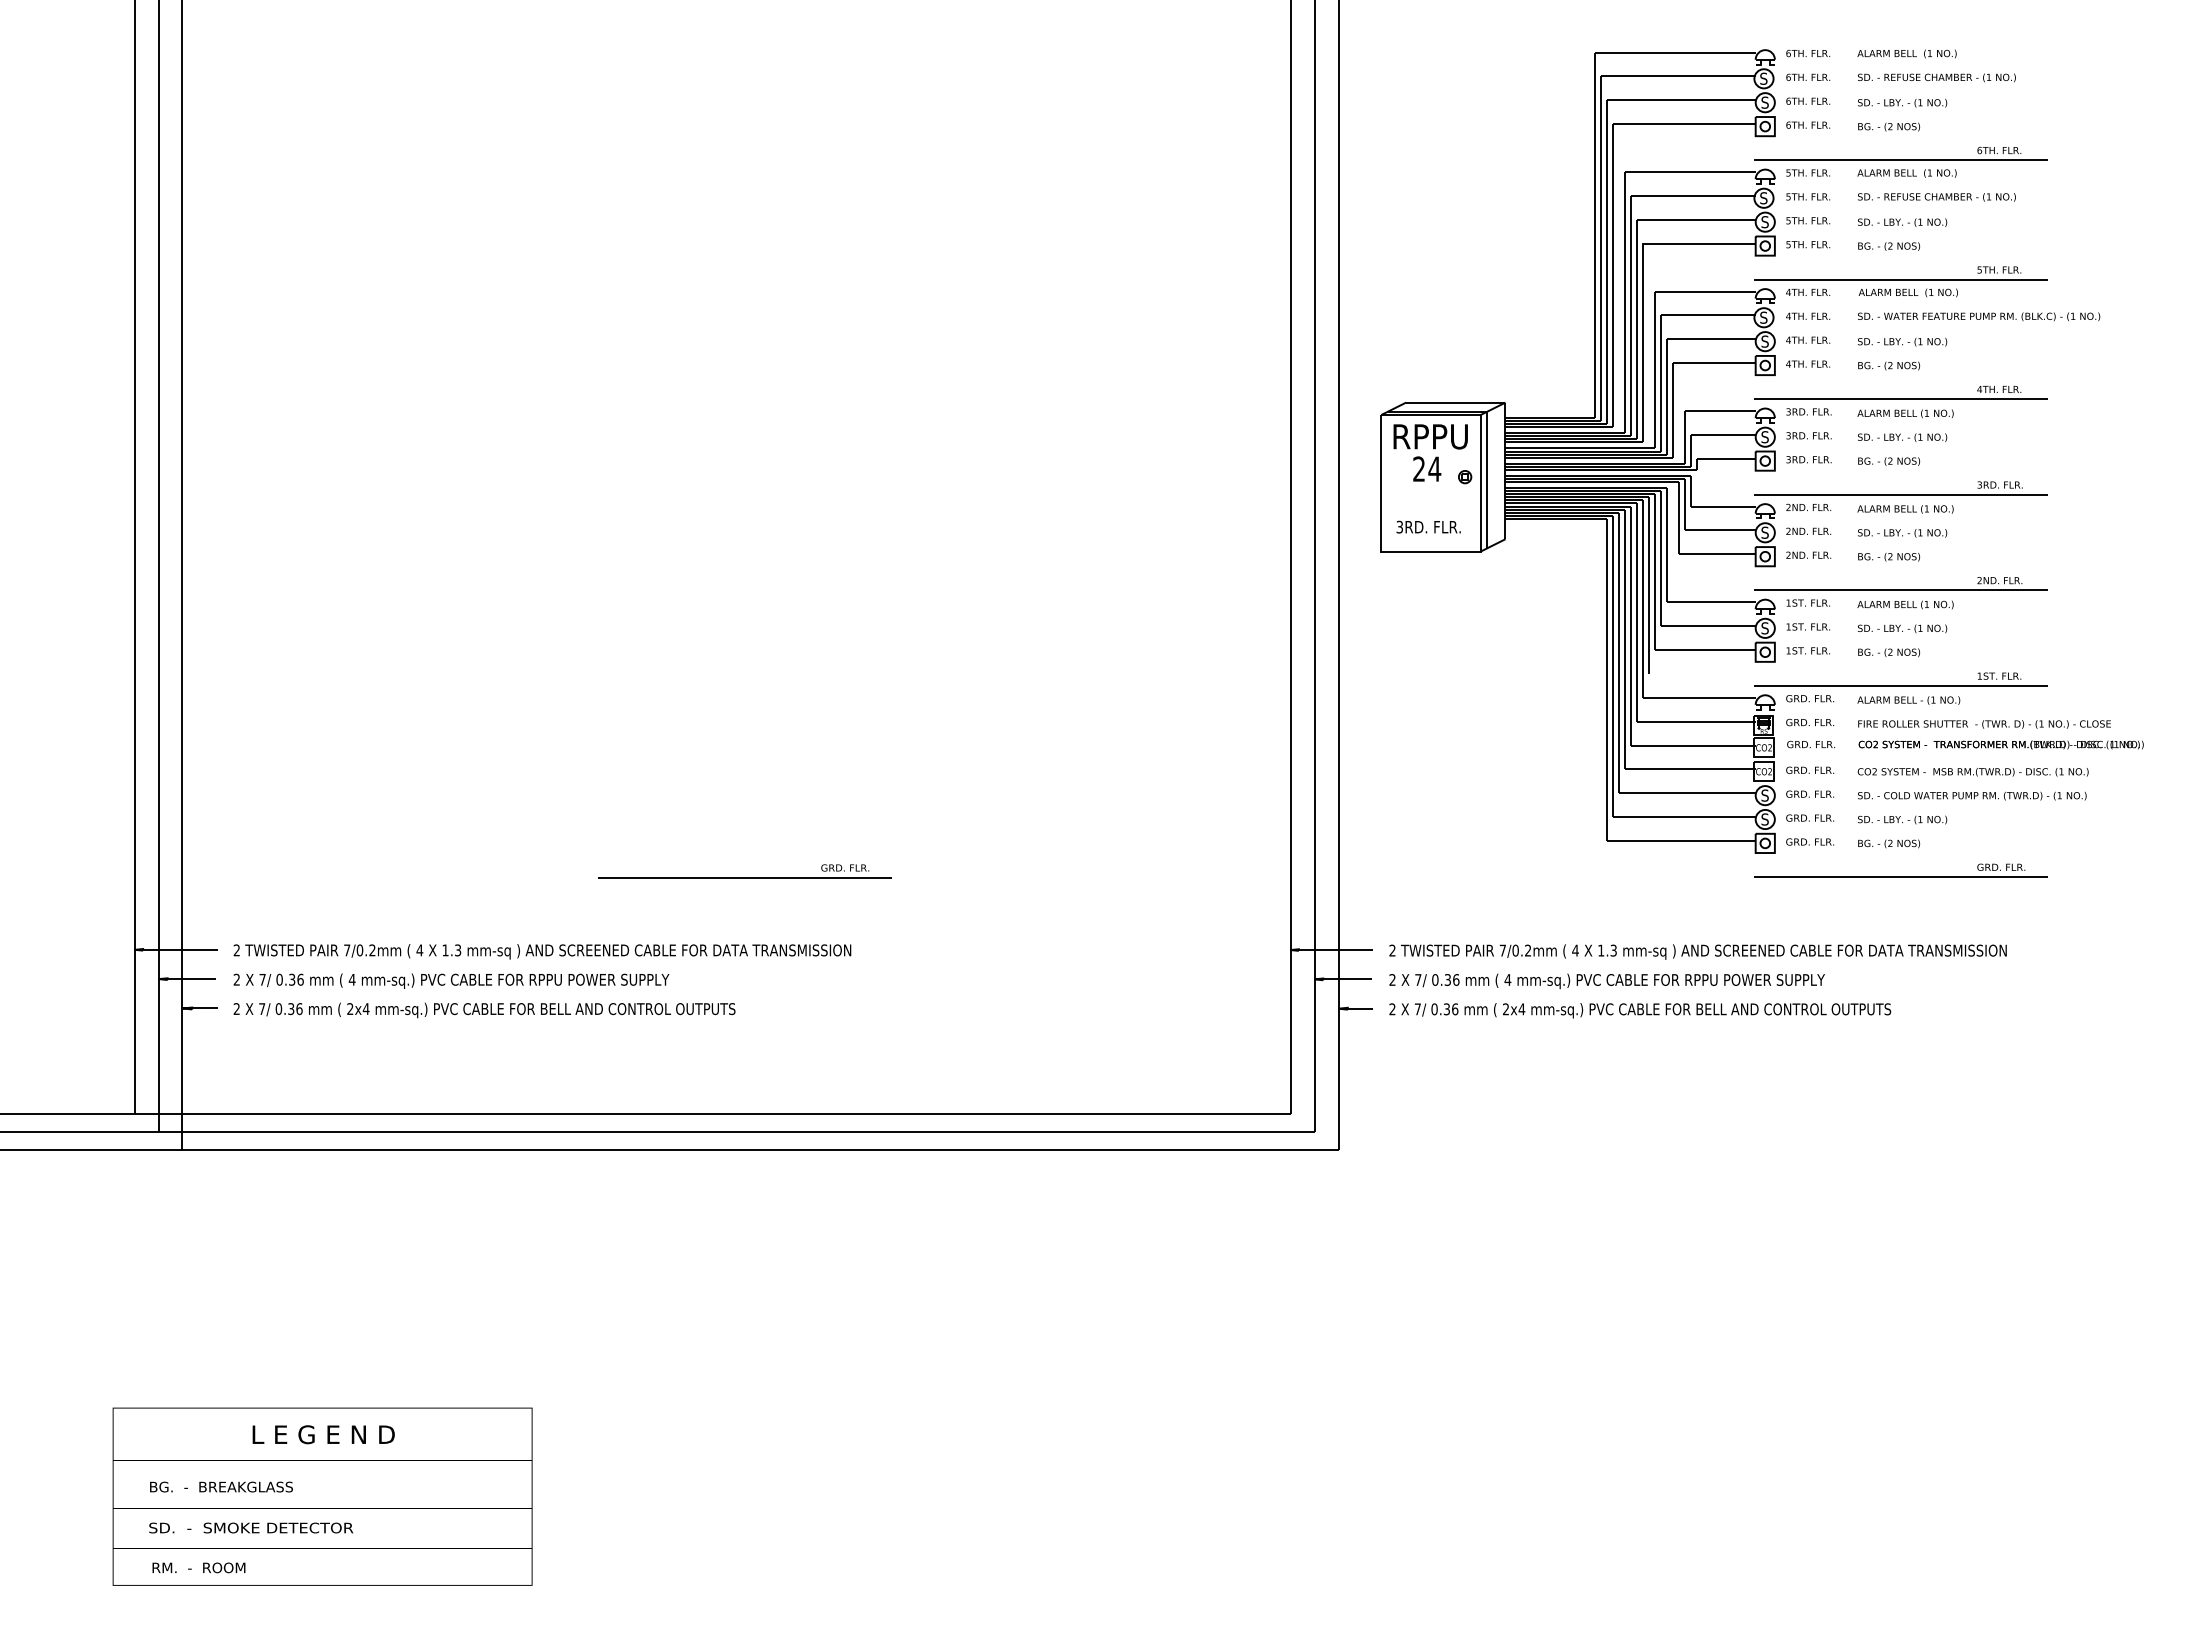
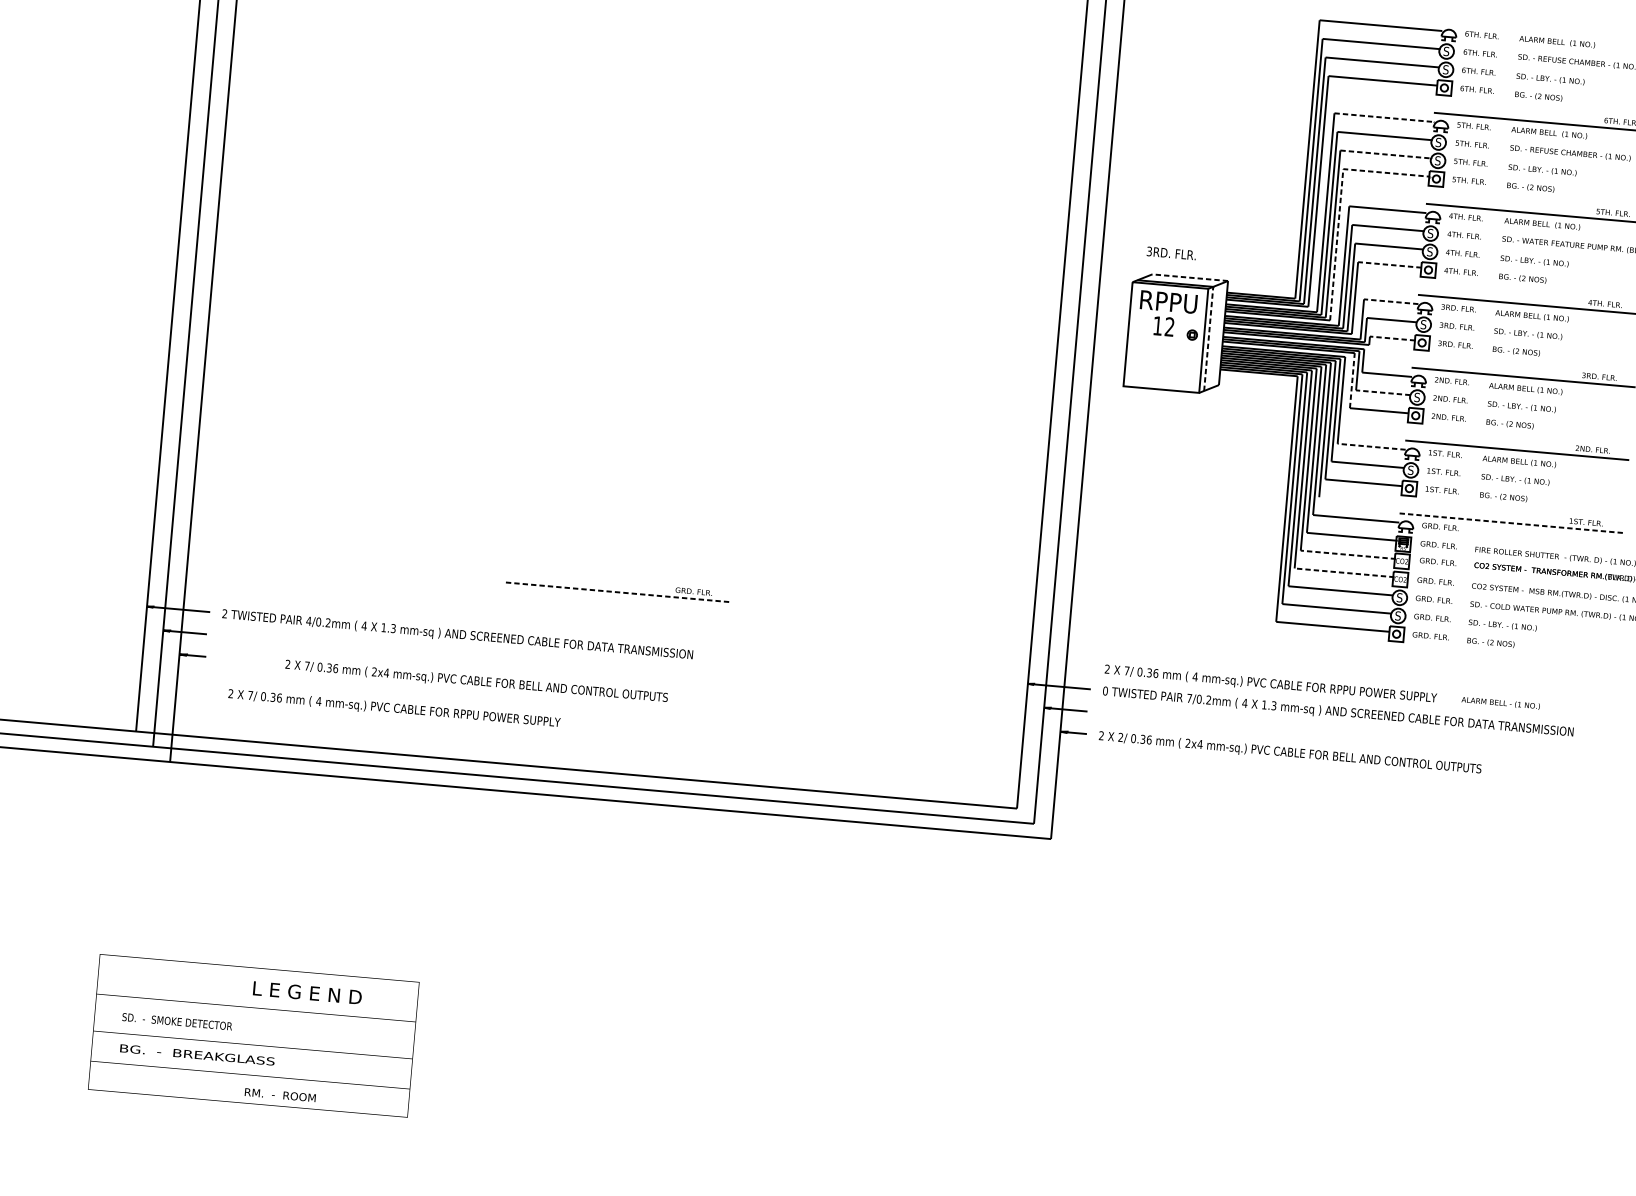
line: (1691, 172) -> (1385, 118), solid -> dashed
line: (1697, 219) -> (1386, 154), solid -> dashed
line: (1642, 284) -> (1340, 200), solid -> dashed
line: (1714, 363) -> (1389, 265), solid -> dashed
line: (1455, 402) -> (1189, 277), solid -> dashed
line: (1720, 410) -> (1391, 301), solid -> dashed
line: (1726, 458) -> (1392, 338), solid -> dashed
text: (1427, 468) -> (1164, 326), 24 -> 12
line: (1486, 479) -> (1208, 338), solid -> dashed
line: (1678, 517) -> (1352, 380), solid -> dashed
text: (1428, 526) -> (1171, 252), moved
line: (1720, 530) -> (1383, 392), solid -> dashed
line: (1711, 602) -> (1371, 447), solid -> dashed
line: (1901, 685) -> (1510, 522), solid -> dashed
text: (1908, 700) -> (1500, 703), moved
line: (1693, 745) -> (1348, 554), solid -> dashed
line: (1690, 769) -> (1344, 572), solid -> dashed
part: (1900, 870) -> (1497, 663), removed
line: (744, 877) -> (616, 592), solid -> dashed
text: (346, 950) -> (308, 621), 7/0.2mm -> 4/0.2mm
text: (1392, 950) -> (1105, 690), 2 -> 0
text: (451, 980) -> (394, 708), moved
text: (1606, 981) -> (1270, 684), moved
text: (1417, 1009) -> (1120, 737), 7/ -> 2/
text: (484, 1010) -> (476, 682), moved
text: (323, 1434) -> (307, 992), moved
text: (221, 1486) -> (177, 1021), BG.  -  BREAKGLASS -> SD.  -  SMOKE DETECTOR
text: (251, 1527) -> (197, 1054), SD.  -  SMOKE DETECTOR -> BG.  -  BREAKGLASS
text: (198, 1567) -> (280, 1094), moved

